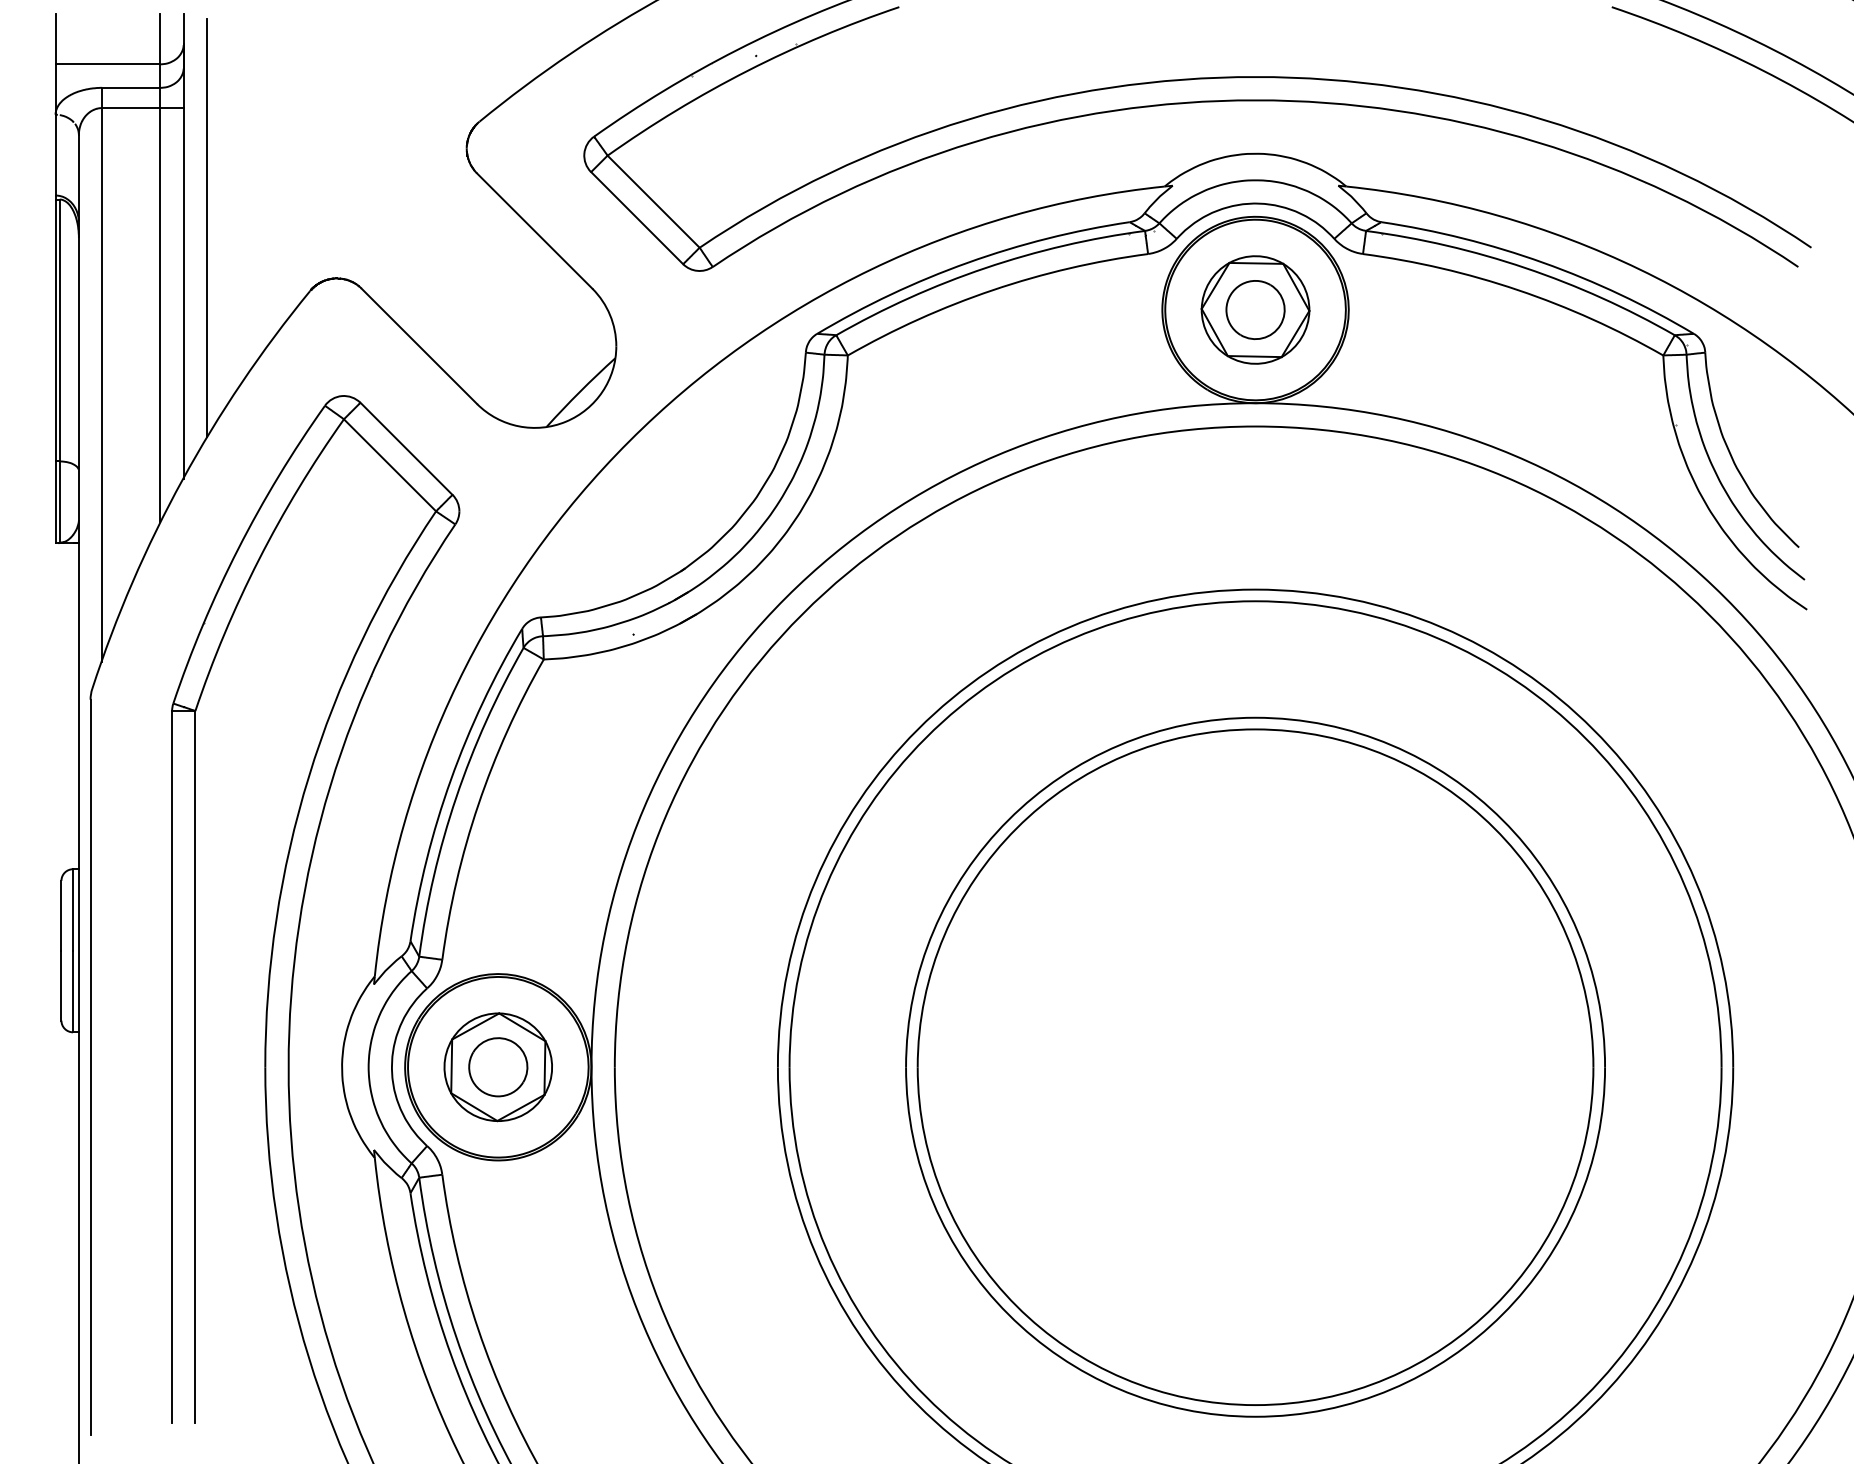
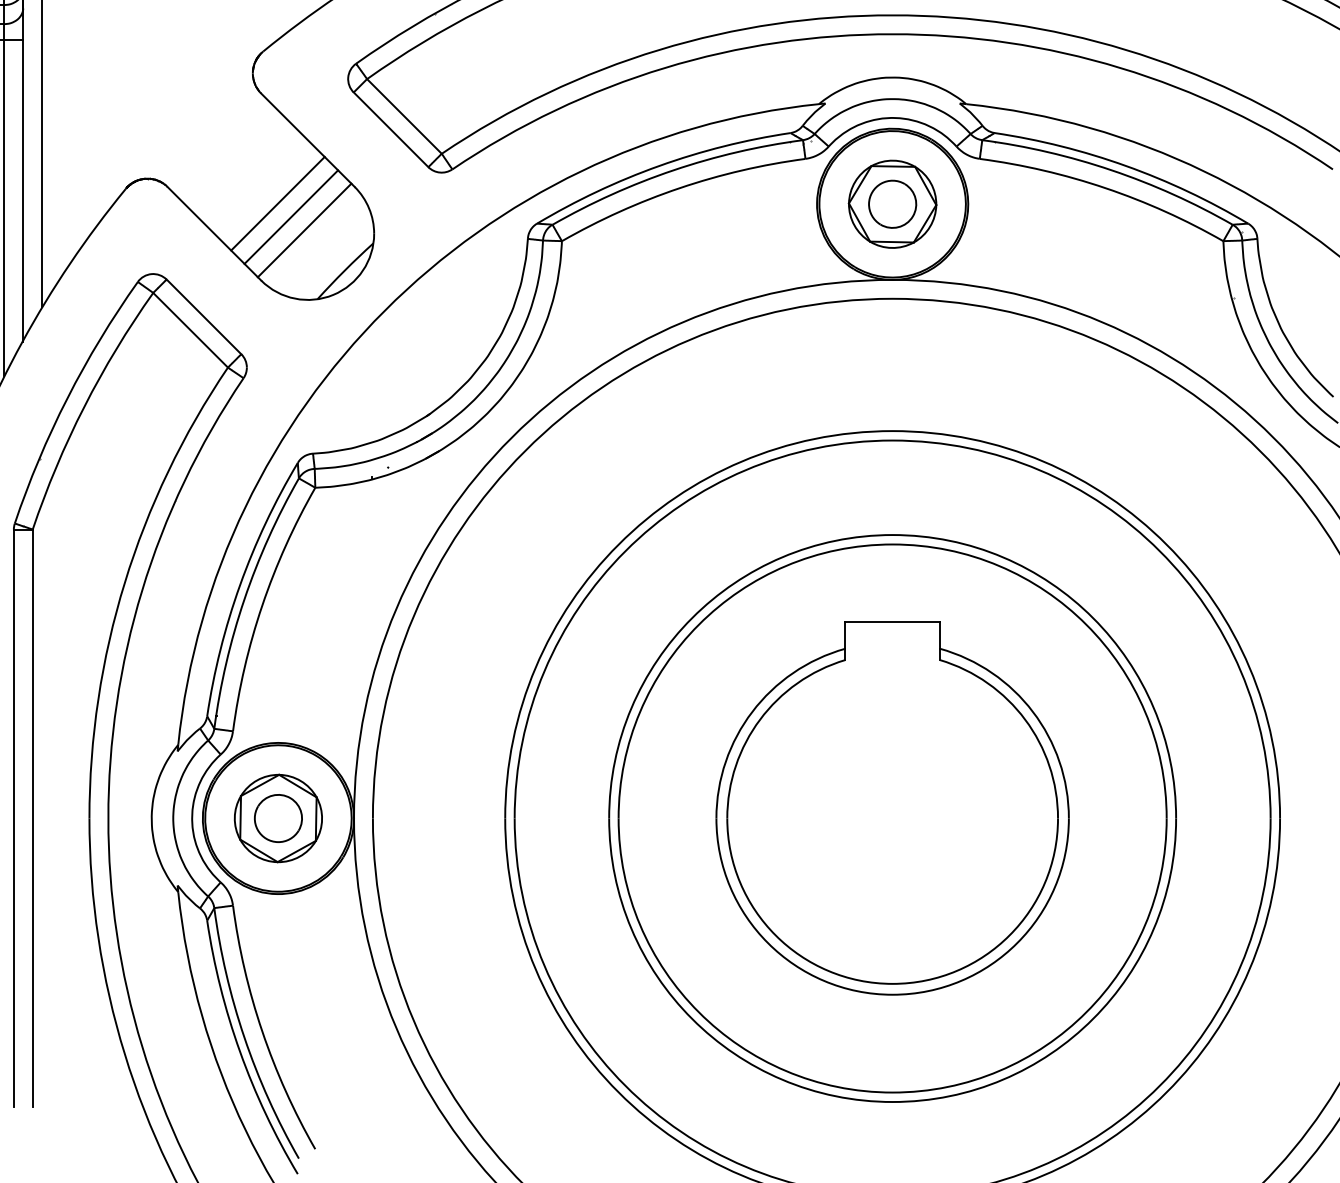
line: (497, 308) -> (277, 203), added
line: (513, 325) -> (290, 216), added
line: (530, 341) -> (304, 229), added
part: (1255, 1054) -> (892, 808), added

